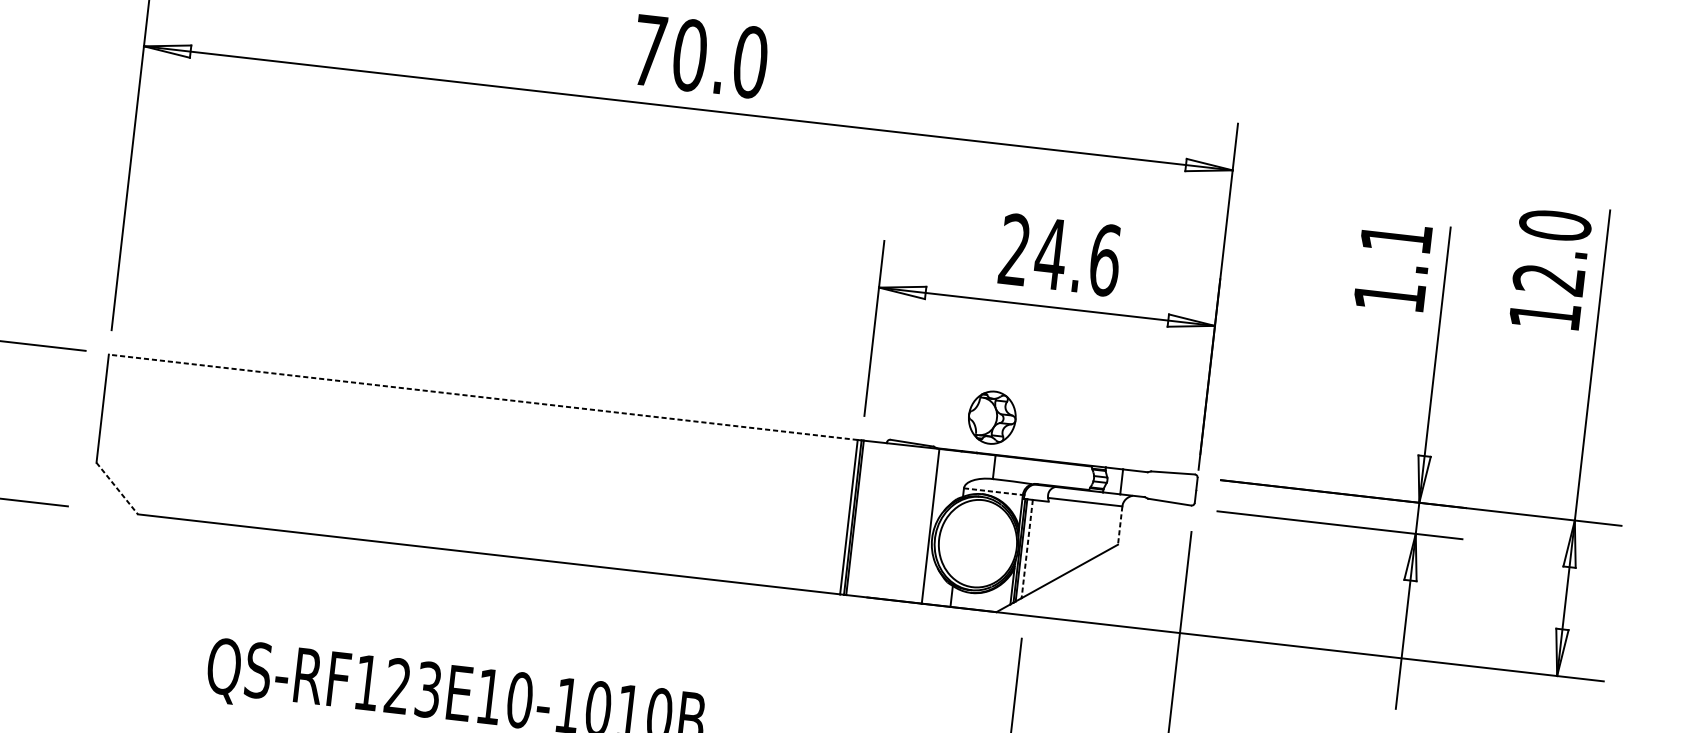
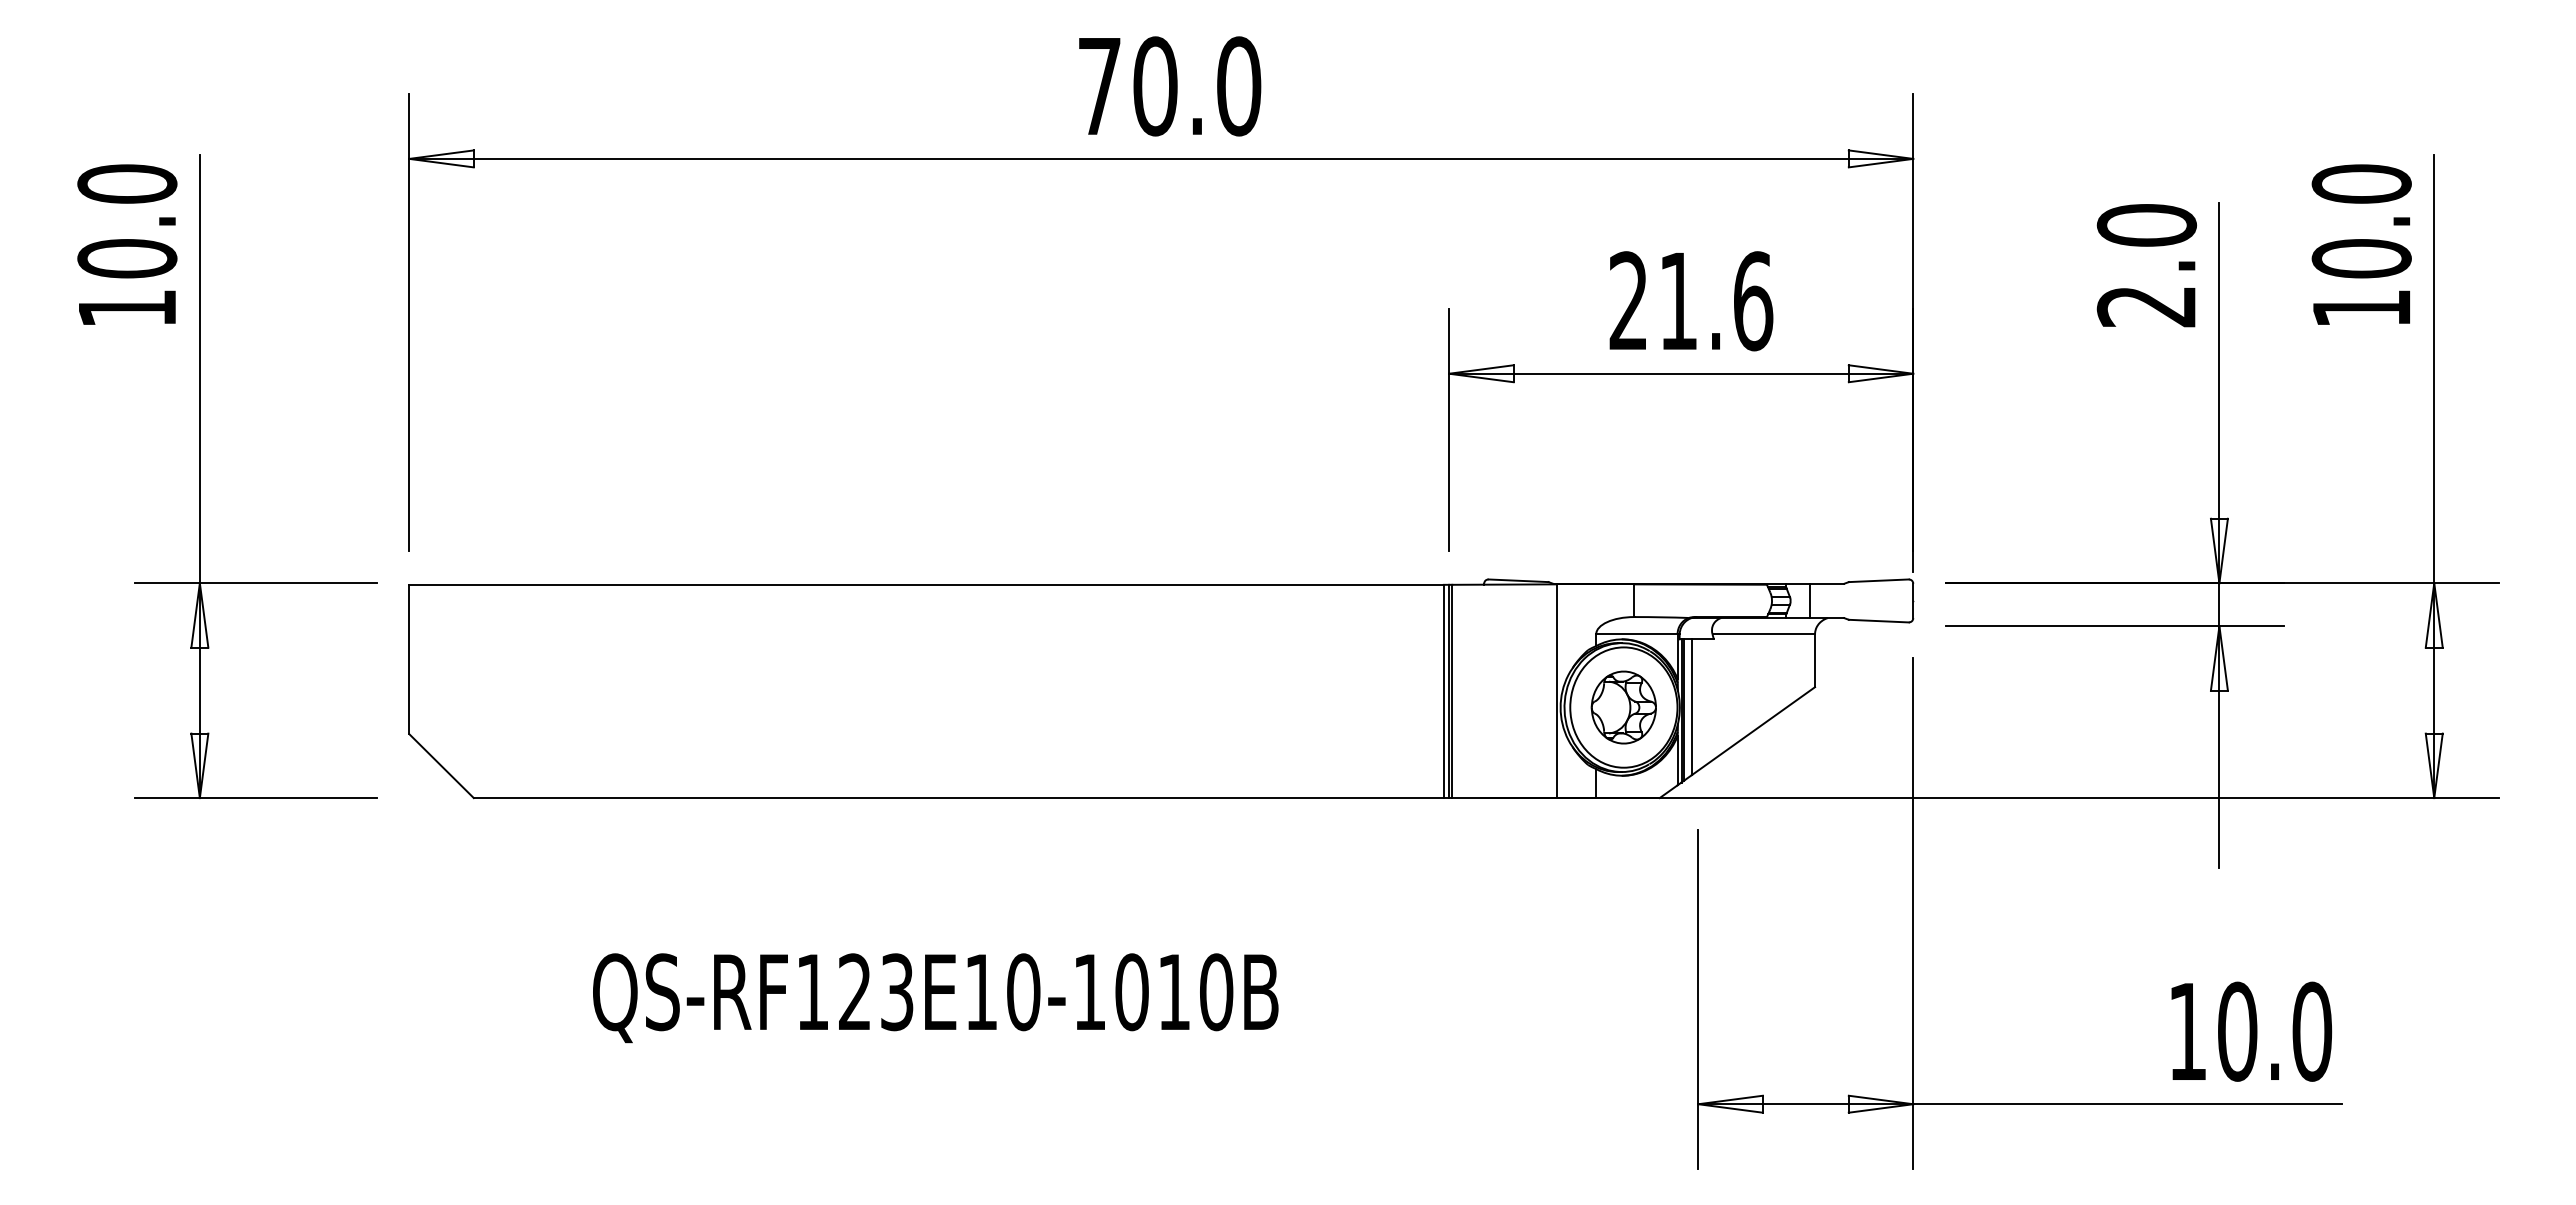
text: (1051, 253) -> (1678, 300), 24.6 -> 21.6
text: (1392, 266) -> (2146, 265), 1.1 -> 2.0
text: (1548, 279) -> (2361, 258), 12.0 -> 10.0
line: (483, 397) -> (926, 584), dashed -> solid
part: (992, 417) -> (1623, 707), moved
line: (117, 488) -> (441, 766), dashed -> solid
line: (993, 491) -> (1636, 634), dashed -> solid
line: (1120, 526) -> (1815, 661), dashed -> solid
line: (1026, 549) -> (1691, 707), dashed -> solid

